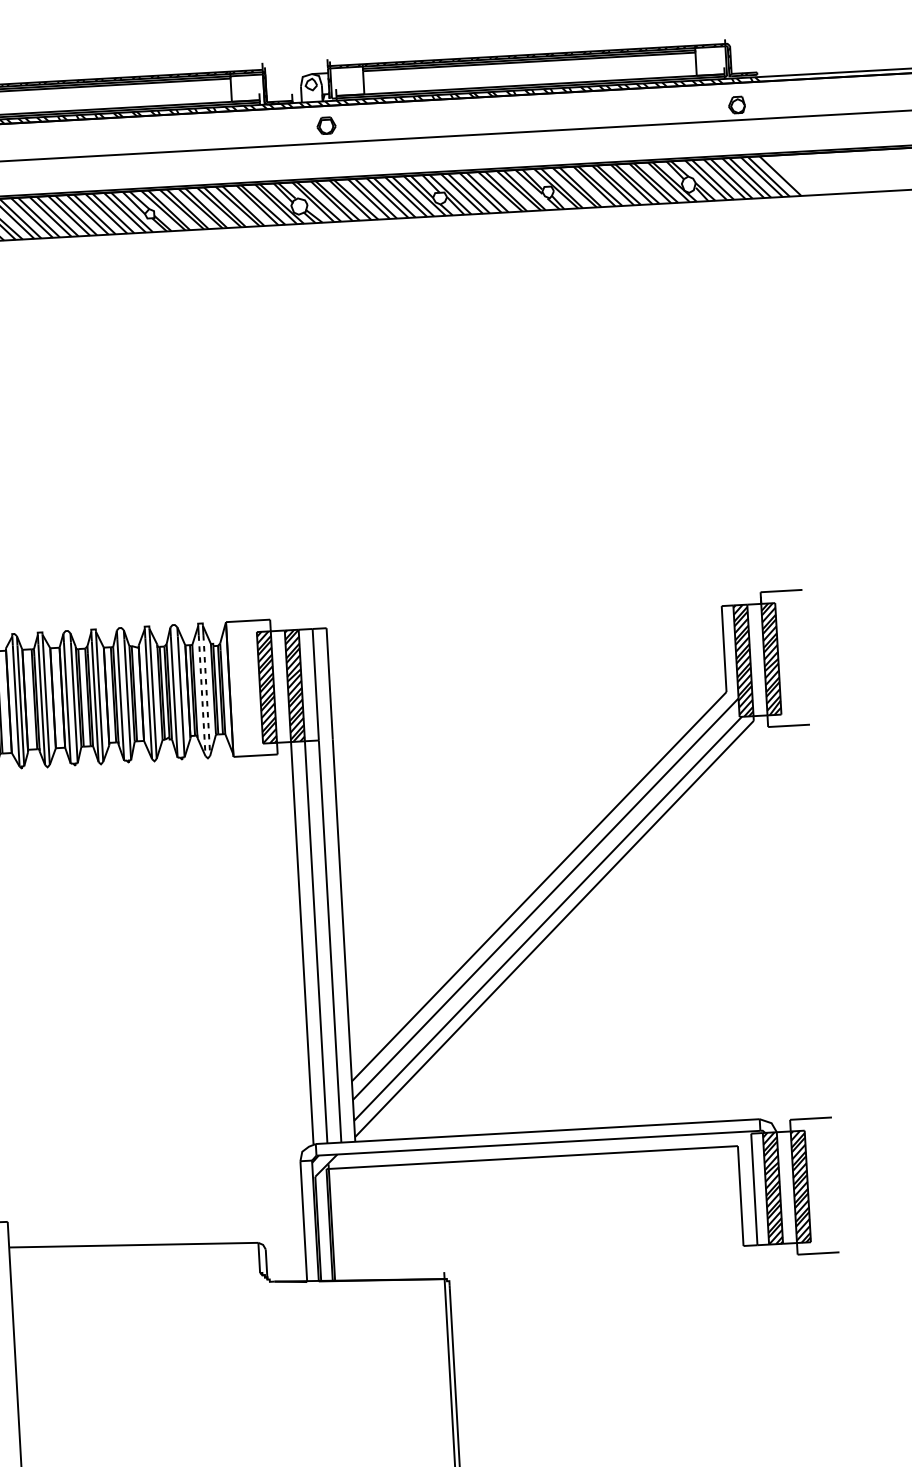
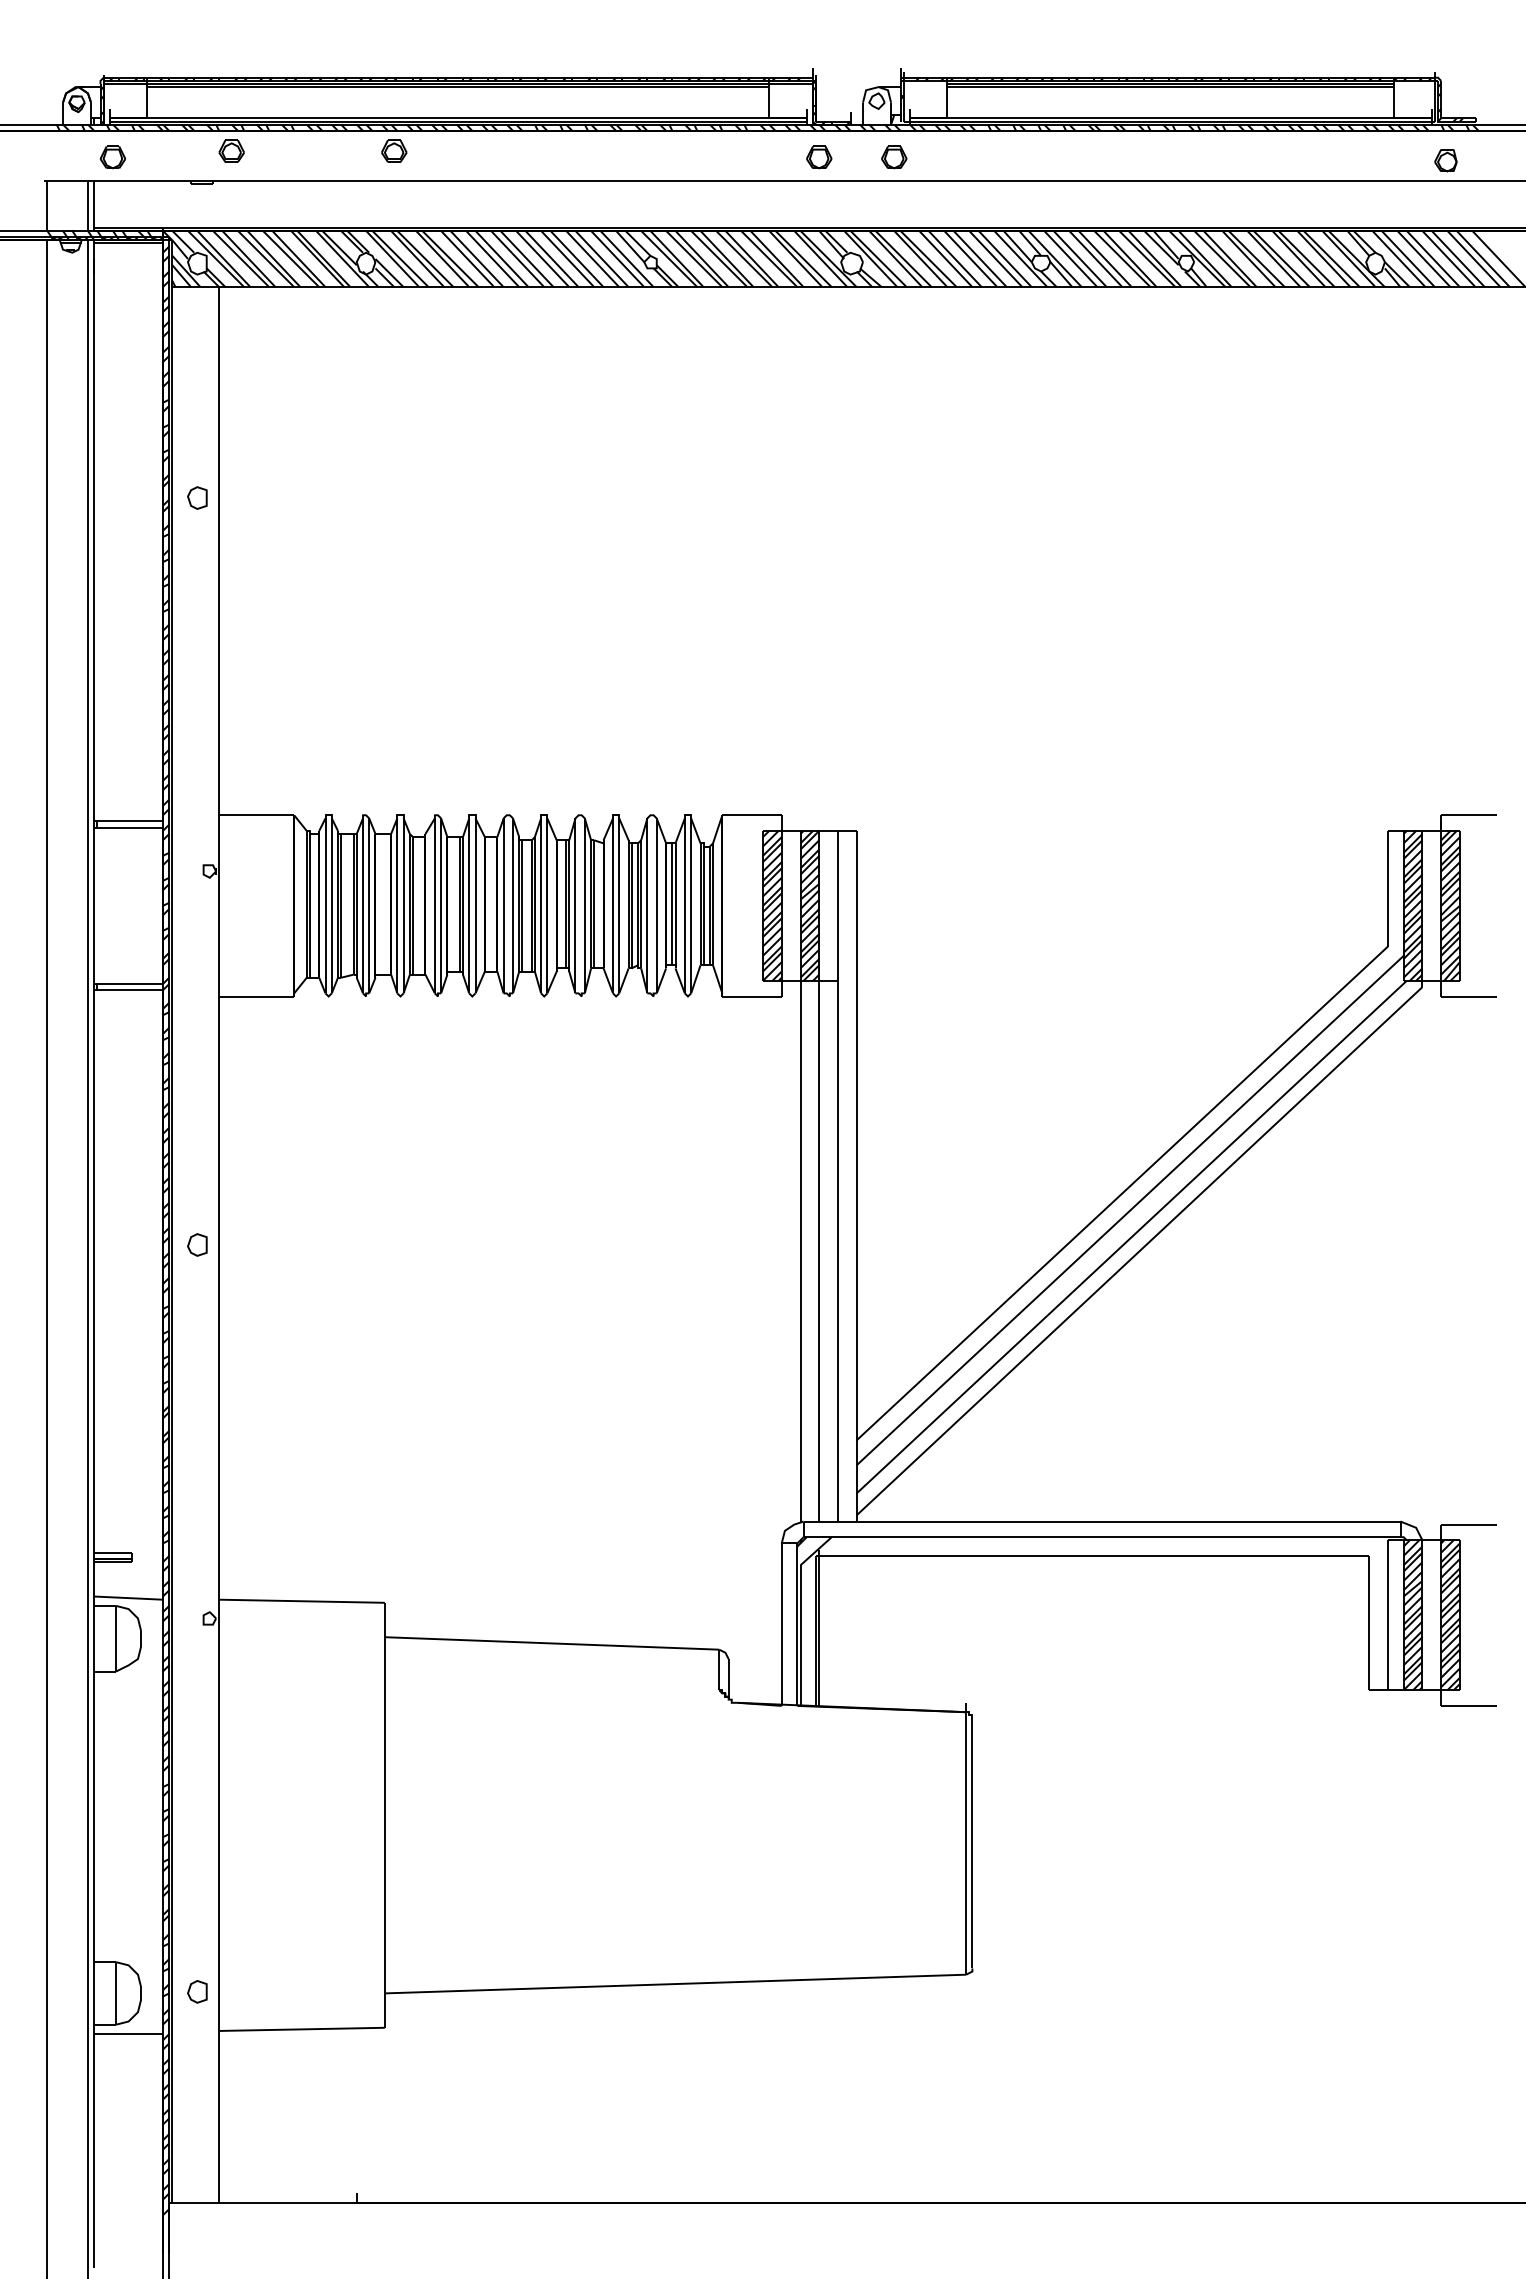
part: (270, 128) -> (819, 157), added
line: (207, 695) -> (691, 912), dashed -> solid
line: (201, 696) -> (684, 912), dashed -> solid

